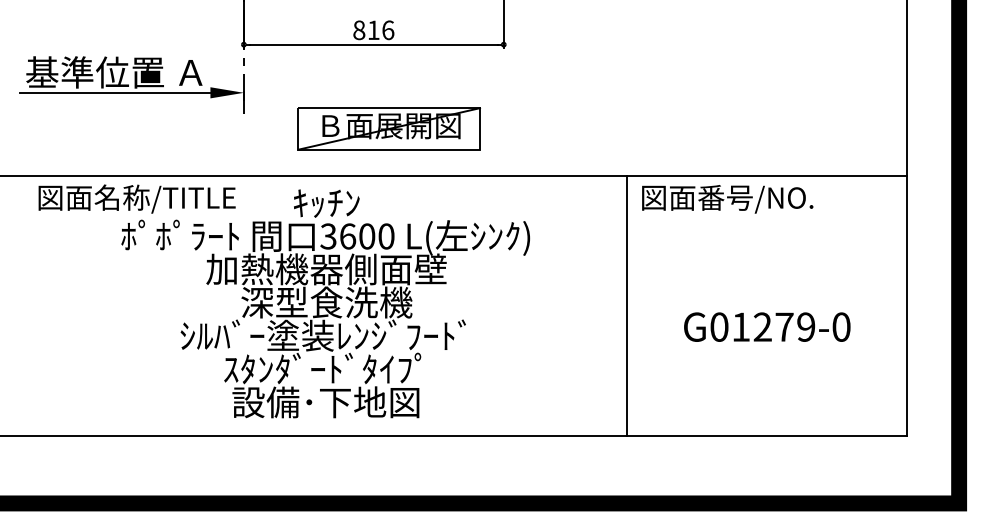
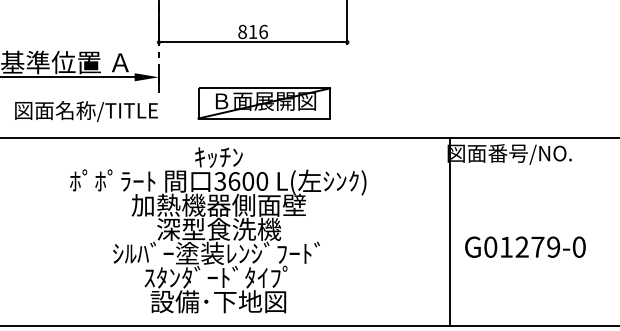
text: (136, 198) -> (86, 111), moved
line: (626, 306) -> (450, 232), moved
text: (767, 326) -> (525, 246), moved

